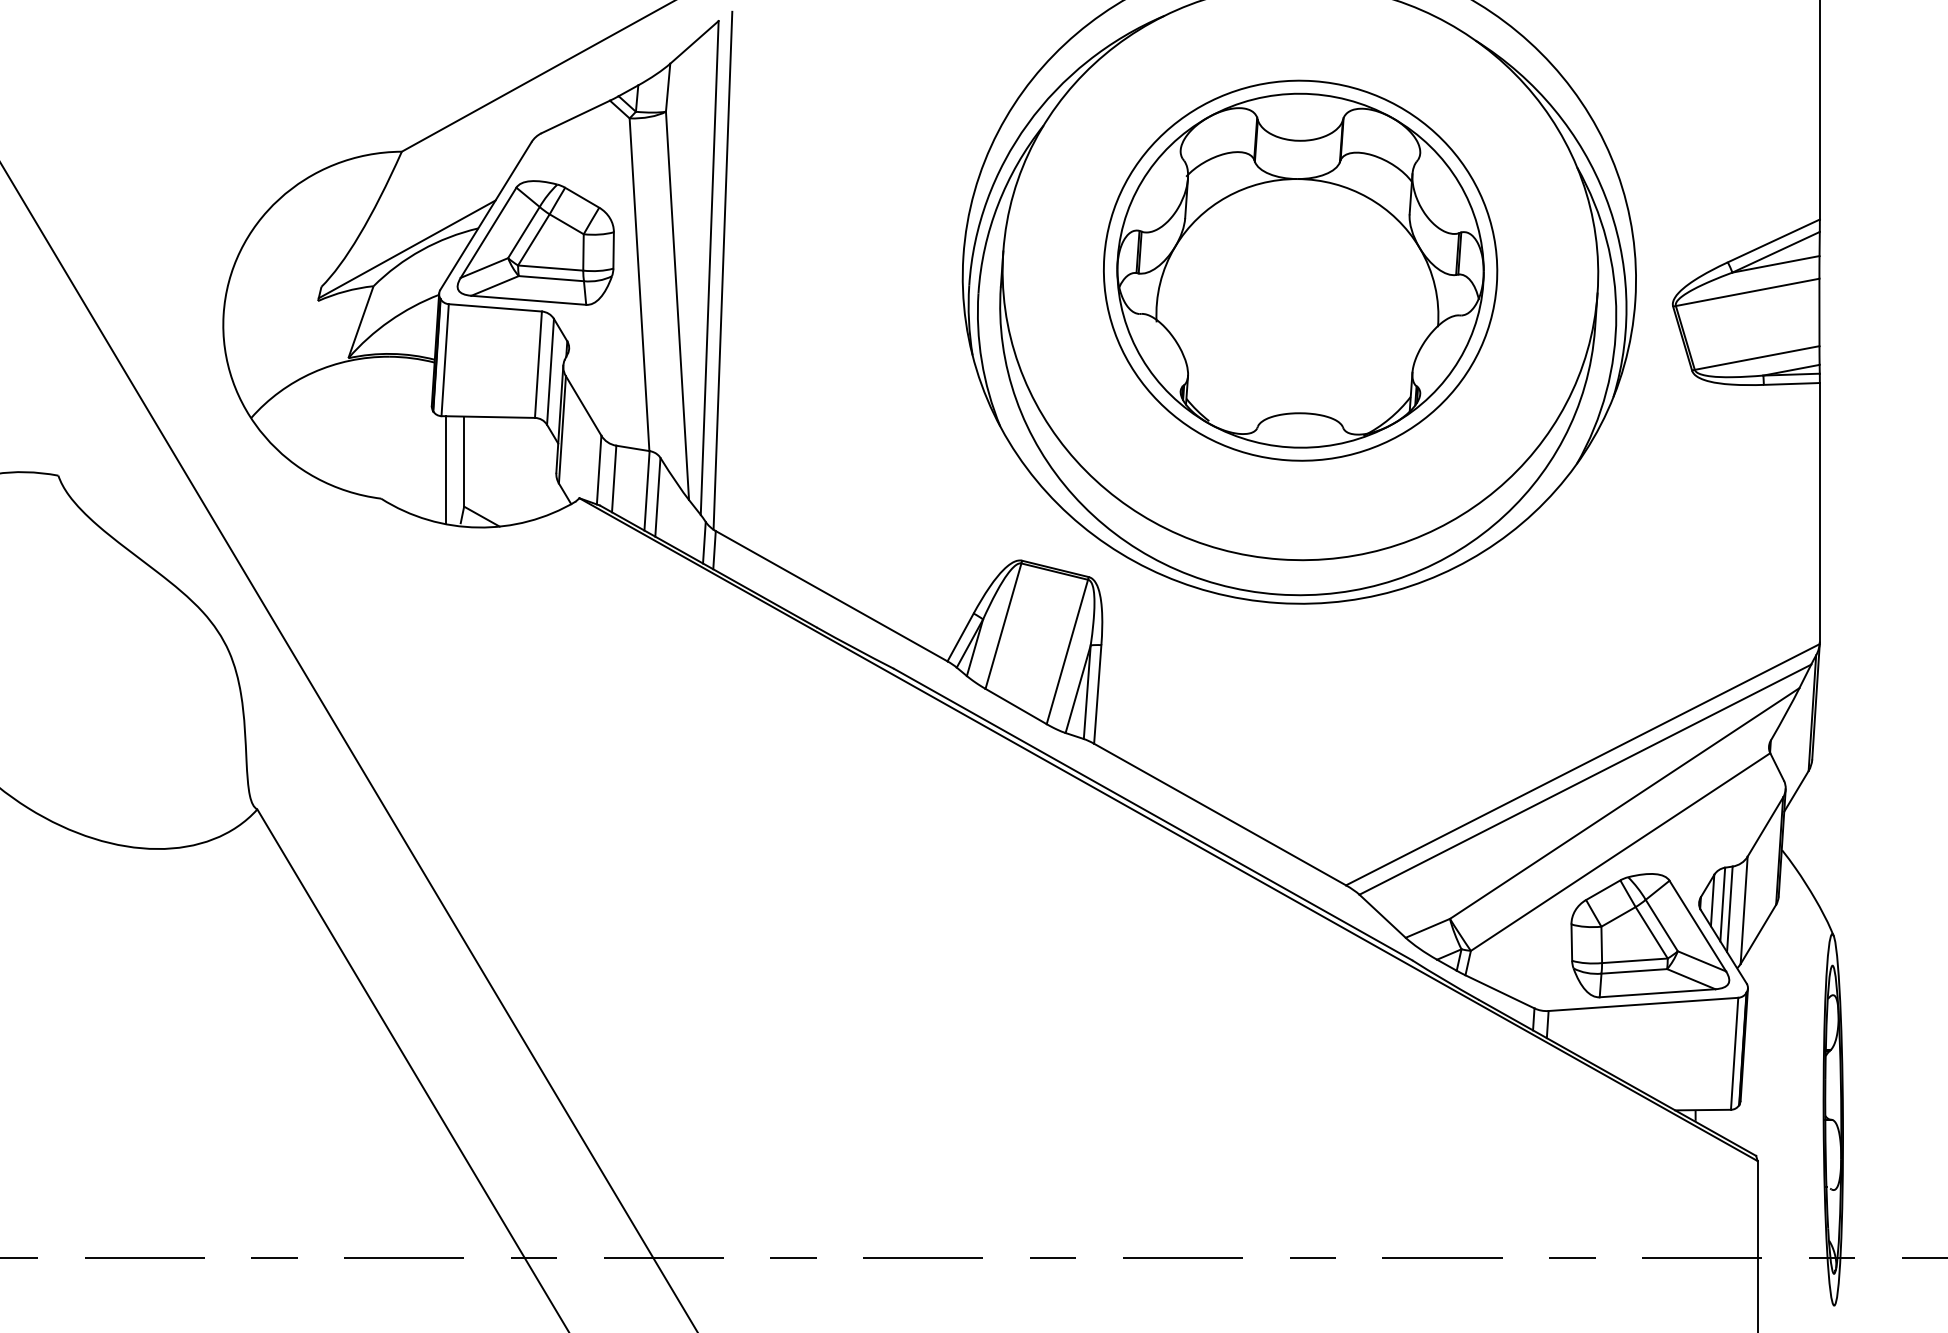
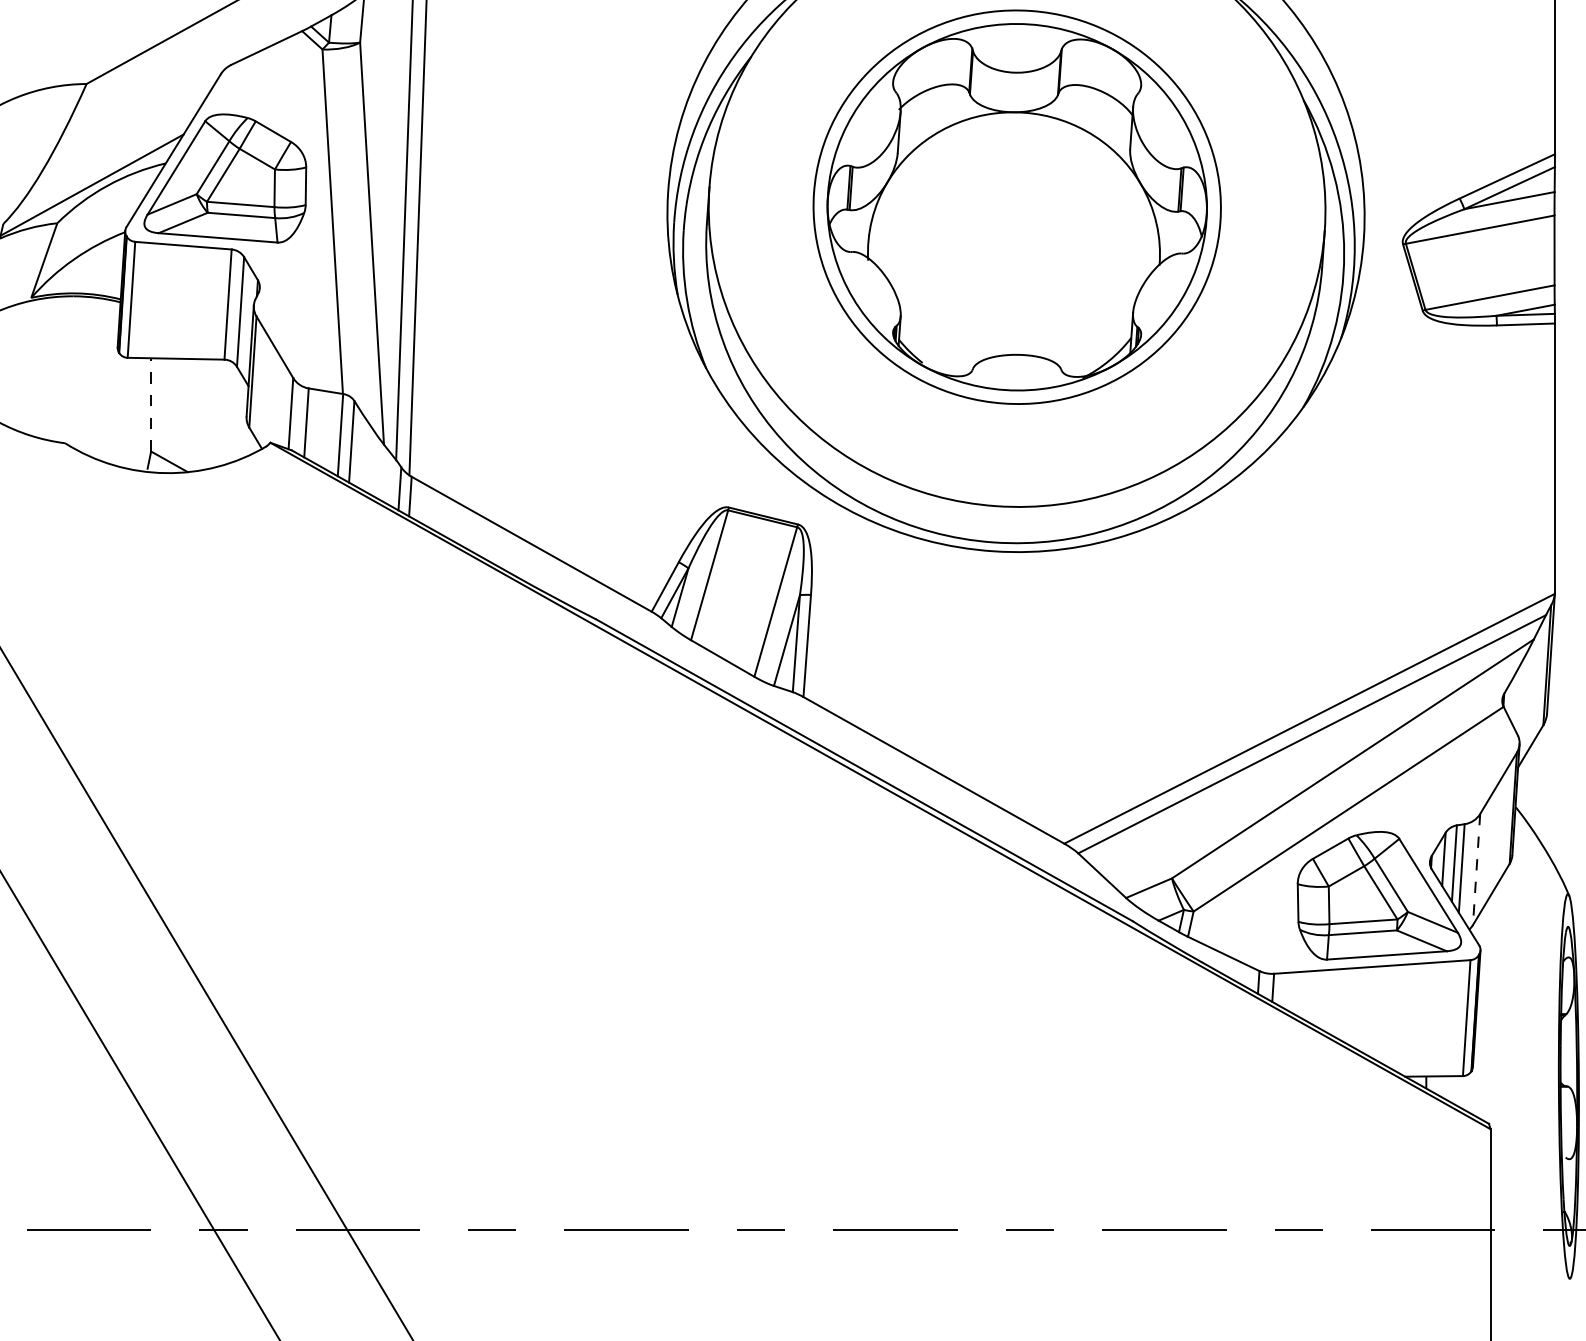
line: (464, 461) -> (151, 404), solid -> dashed
line: (445, 470) -> (131, 414), removed
line: (1744, 910) -> (1476, 869), solid -> dashed

